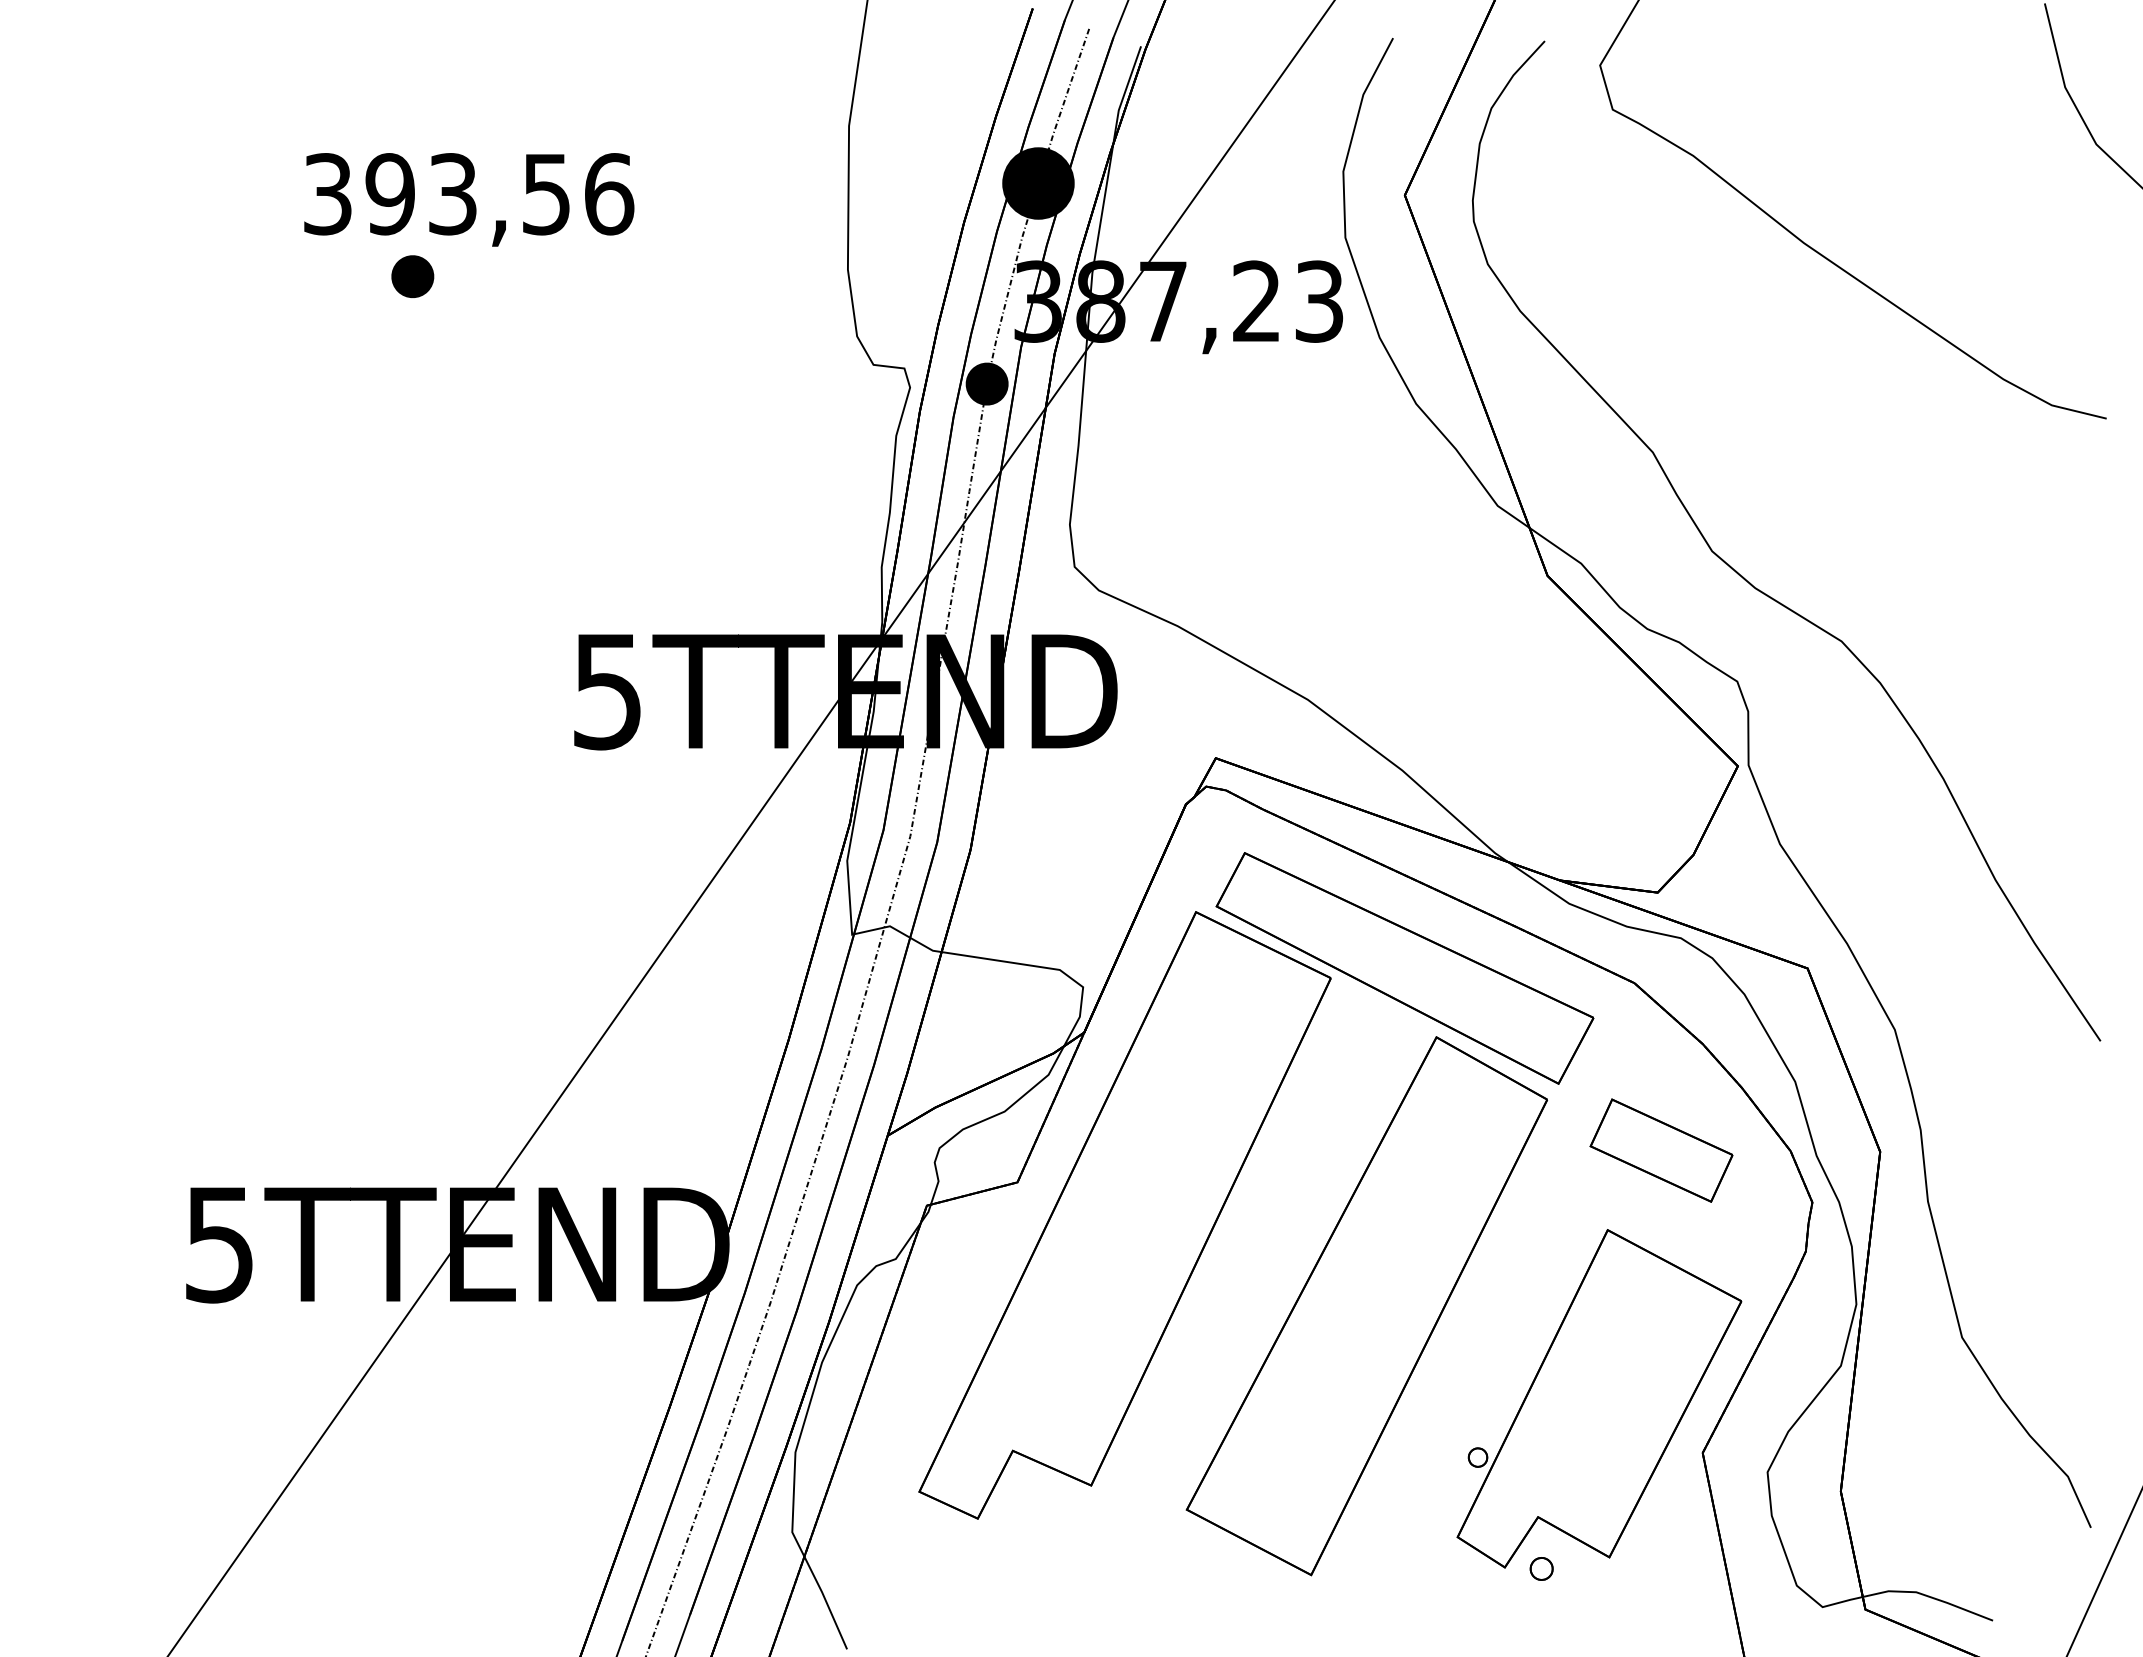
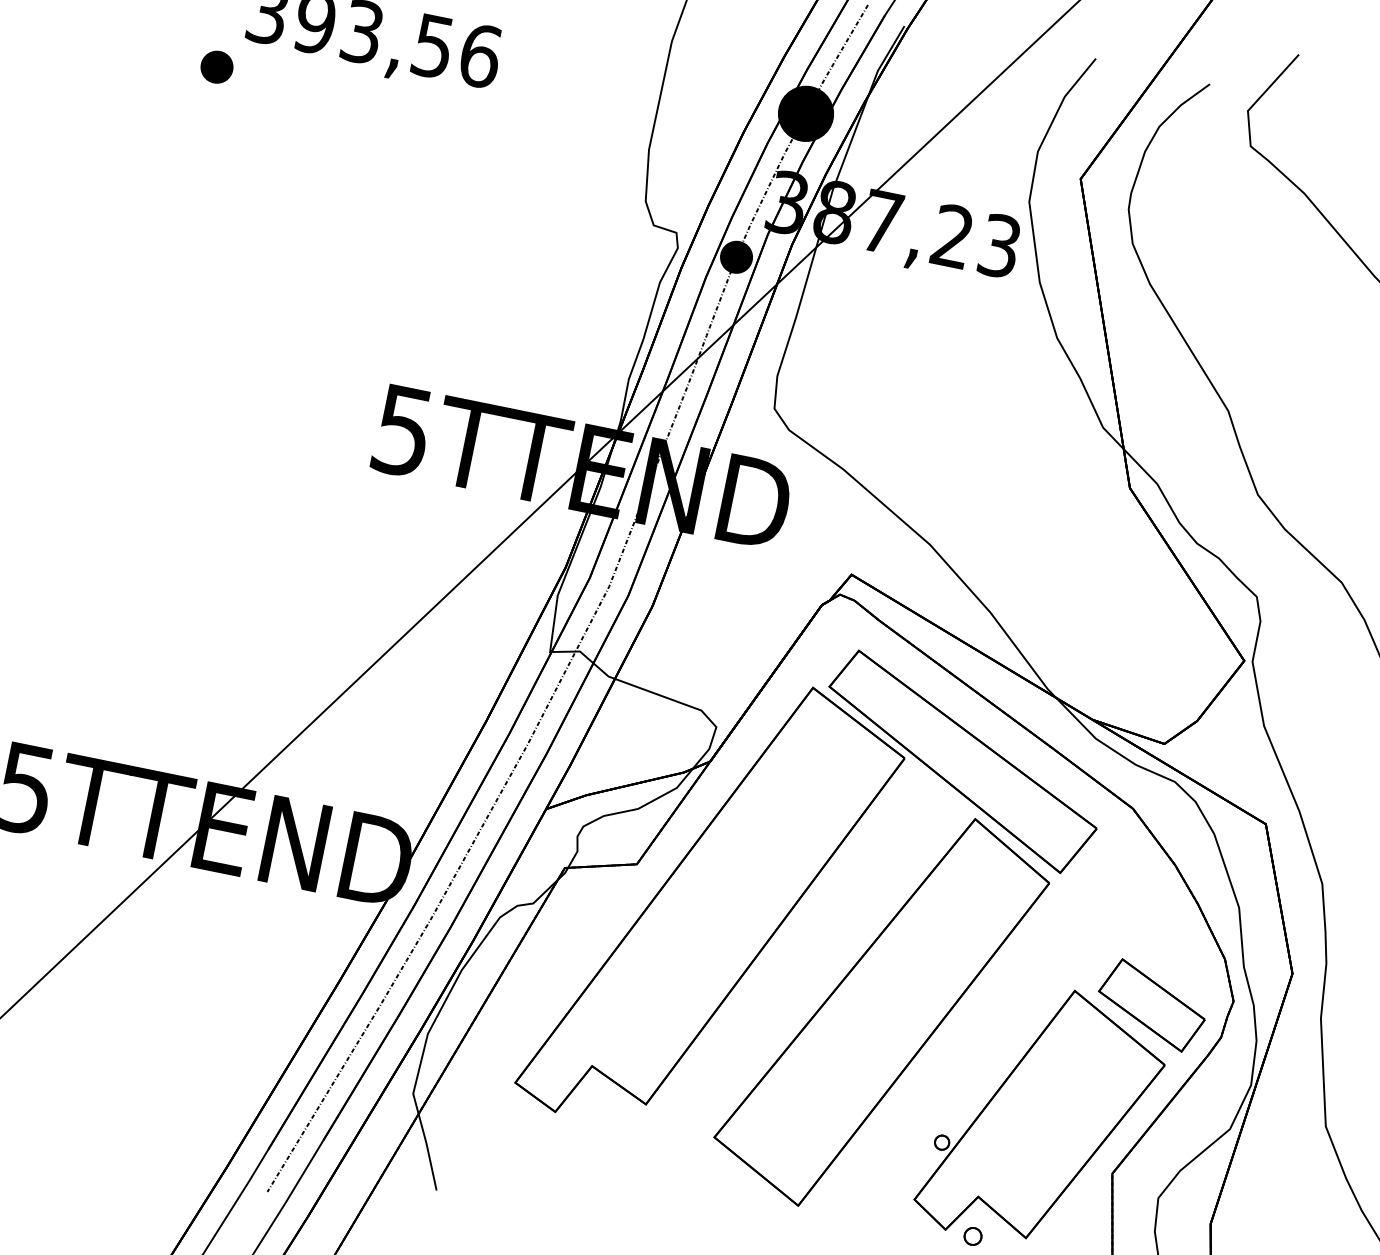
part: (412, 276) -> (216, 67), moved
part: (1661, 1150) -> (1151, 1005), moved

